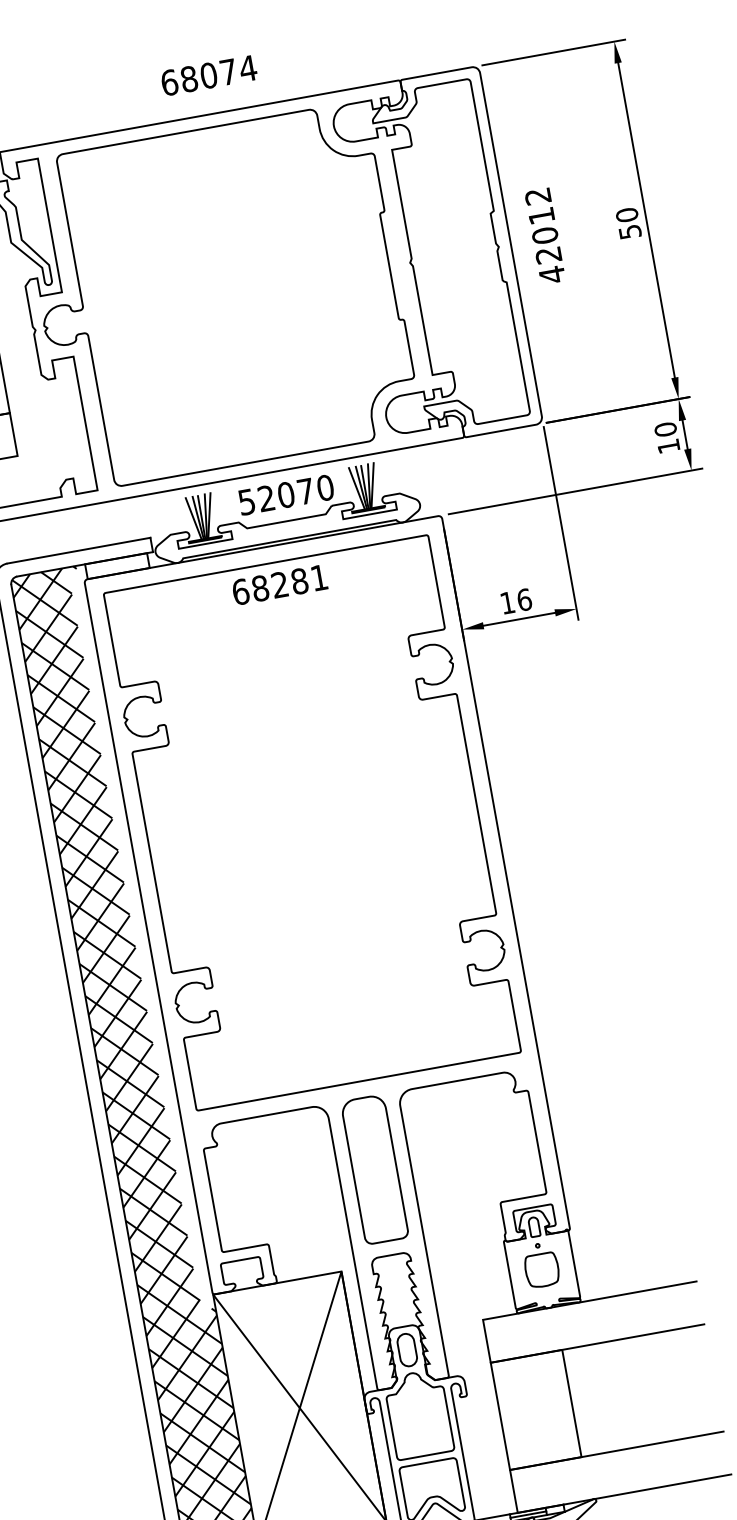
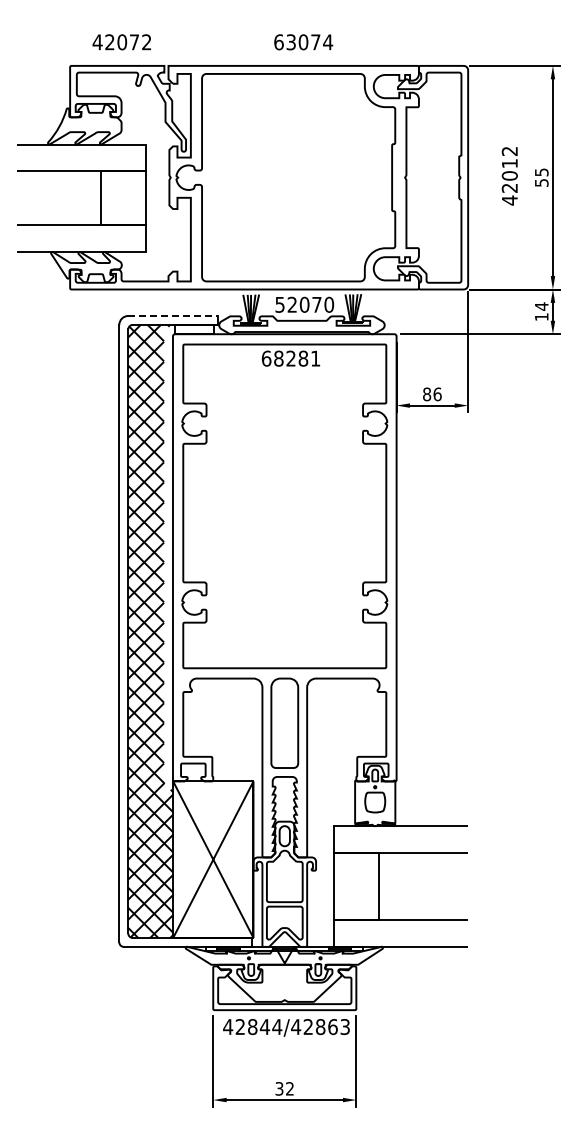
text: (188, 79) -> (290, 42), 68074 -> 63074
text: (626, 215) -> (541, 172), 50 -> 55
text: (544, 236) -> (509, 176), moved
text: (665, 429) -> (541, 306), 10 -> 14
line: (78, 550) -> (172, 315), solid -> dashed
text: (508, 602) -> (427, 394), 16 -> 86

